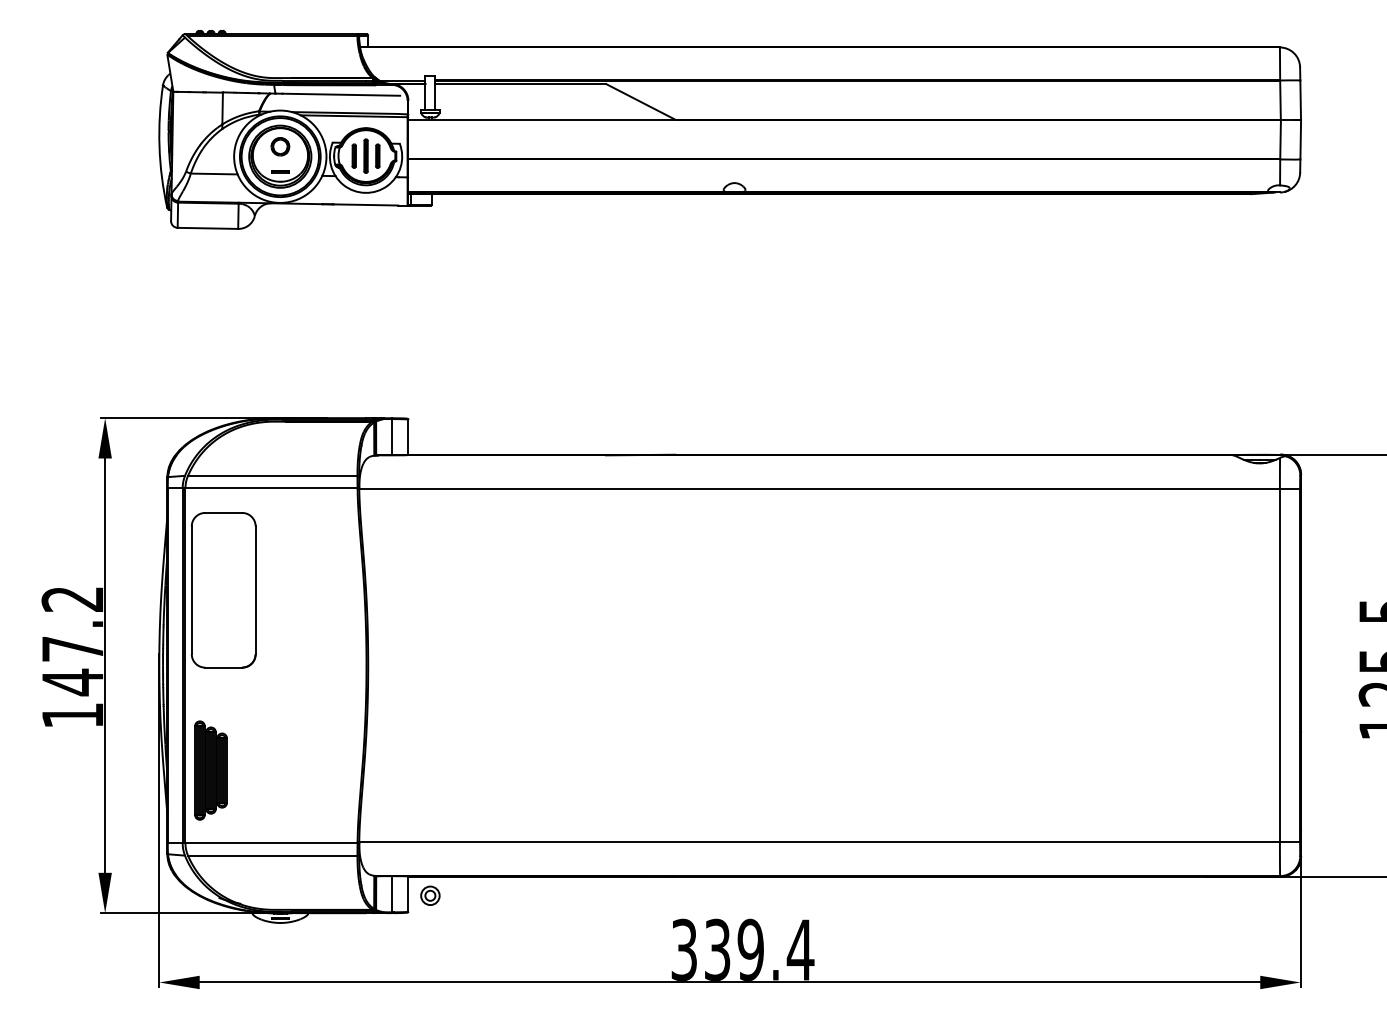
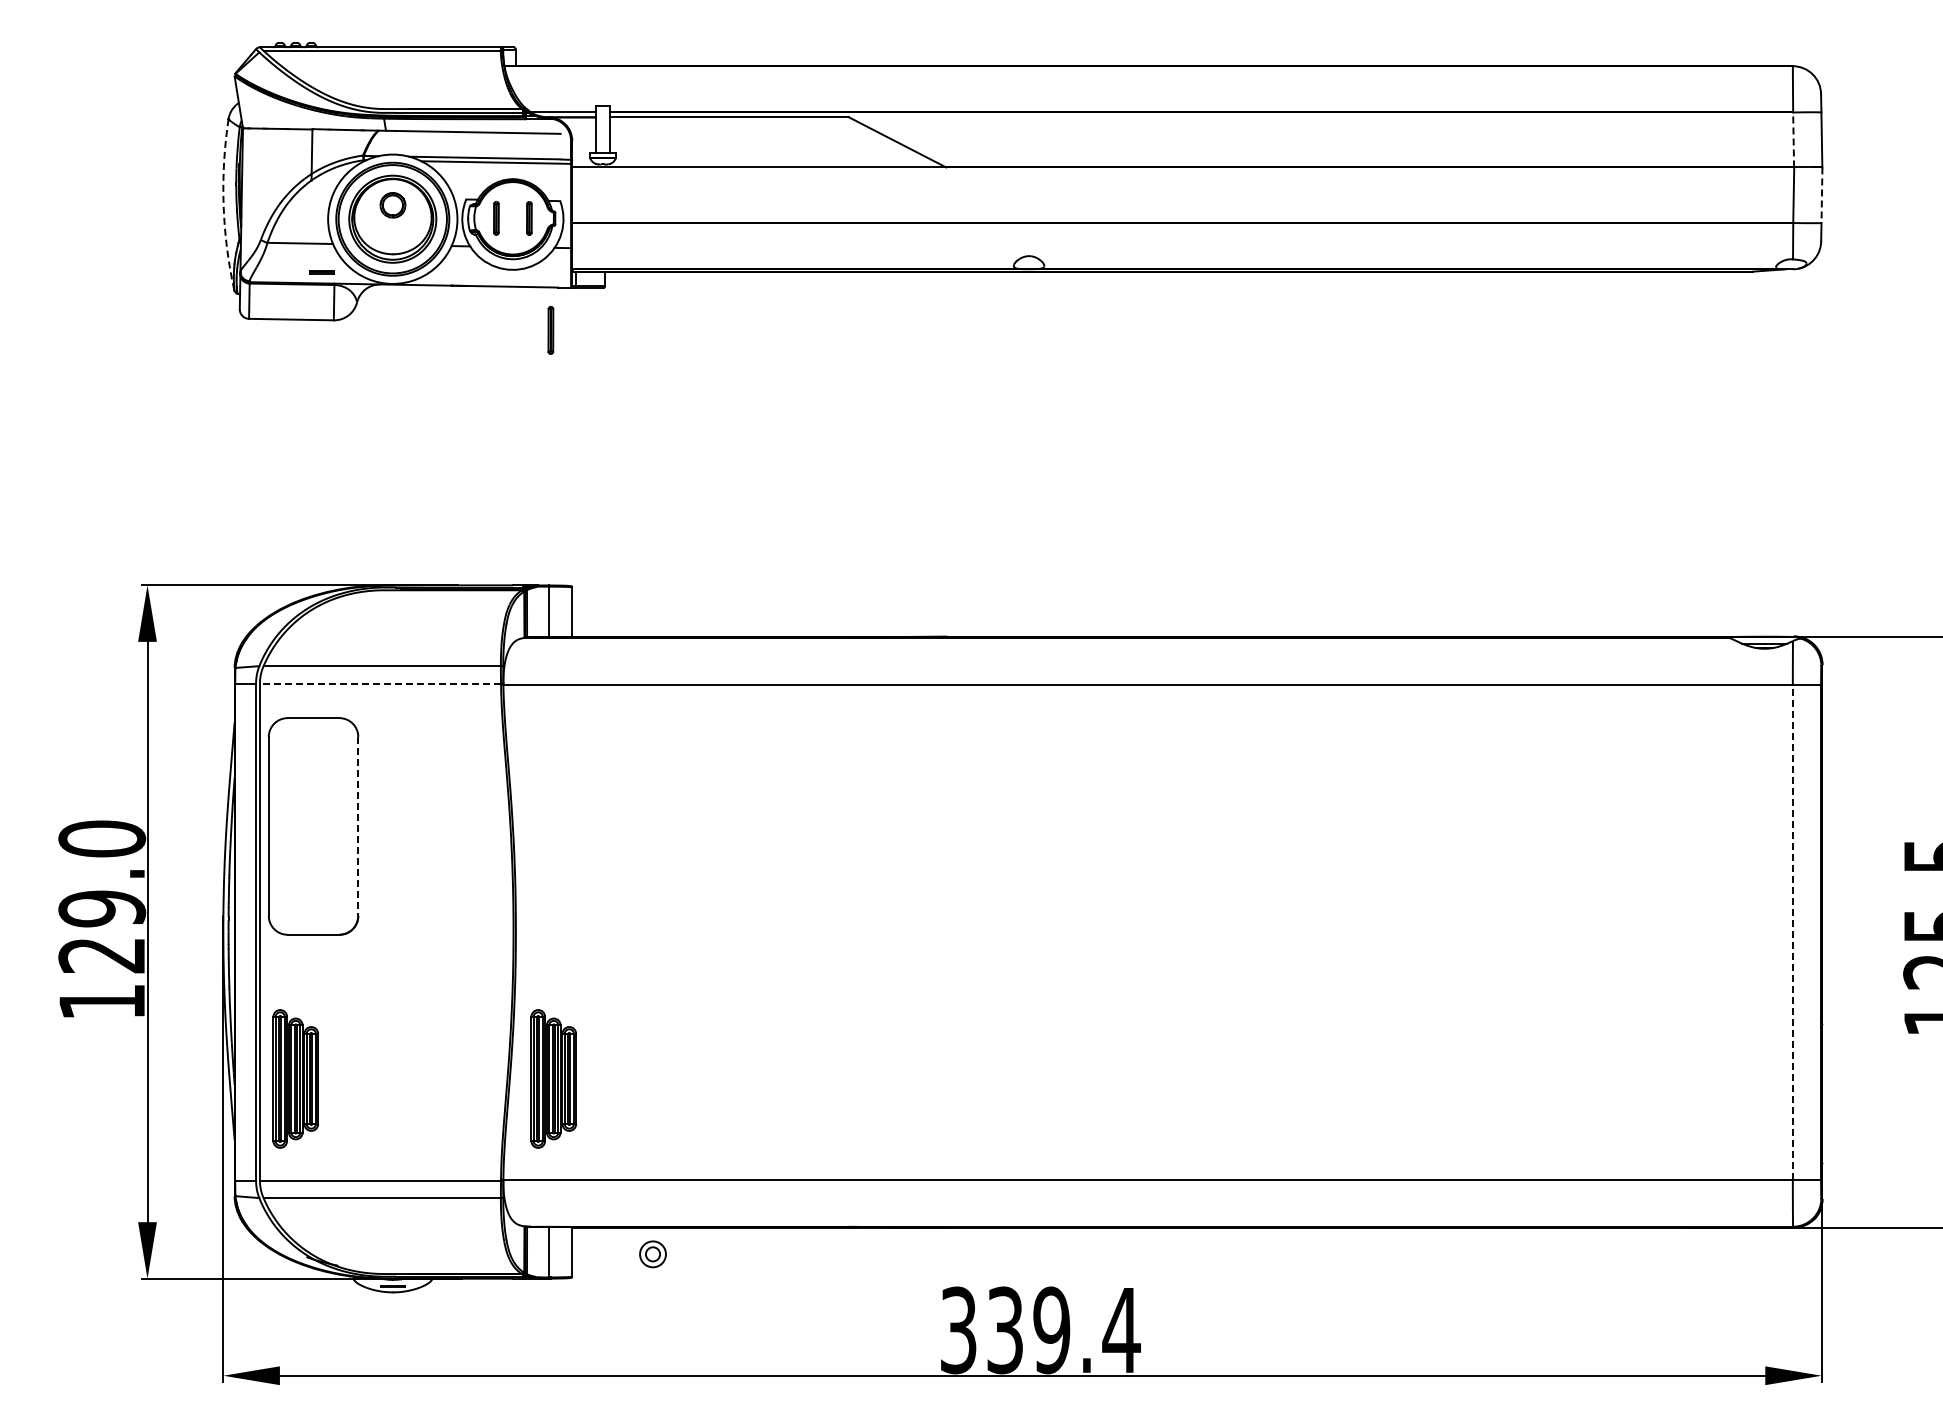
line: (1280, 99) -> (1793, 139), solid -> dashed
line: (1300, 139) -> (1821, 195), solid -> dashed
arc: (159, 146) -> (223, 204), solid -> dashed
part: (365, 156) -> (550, 330), moved
line: (280, 171) -> (321, 272), moved
line: (271, 488) -> (380, 683), solid -> dashed
line: (255, 590) -> (358, 826), solid -> dashed
text: (73, 641) -> (102, 897), 147.2 -> 129.0
line: (1279, 666) -> (1792, 932), solid -> dashed
part: (395, 770) -> (553, 1078), added
part: (430, 895) -> (652, 1254), moved

